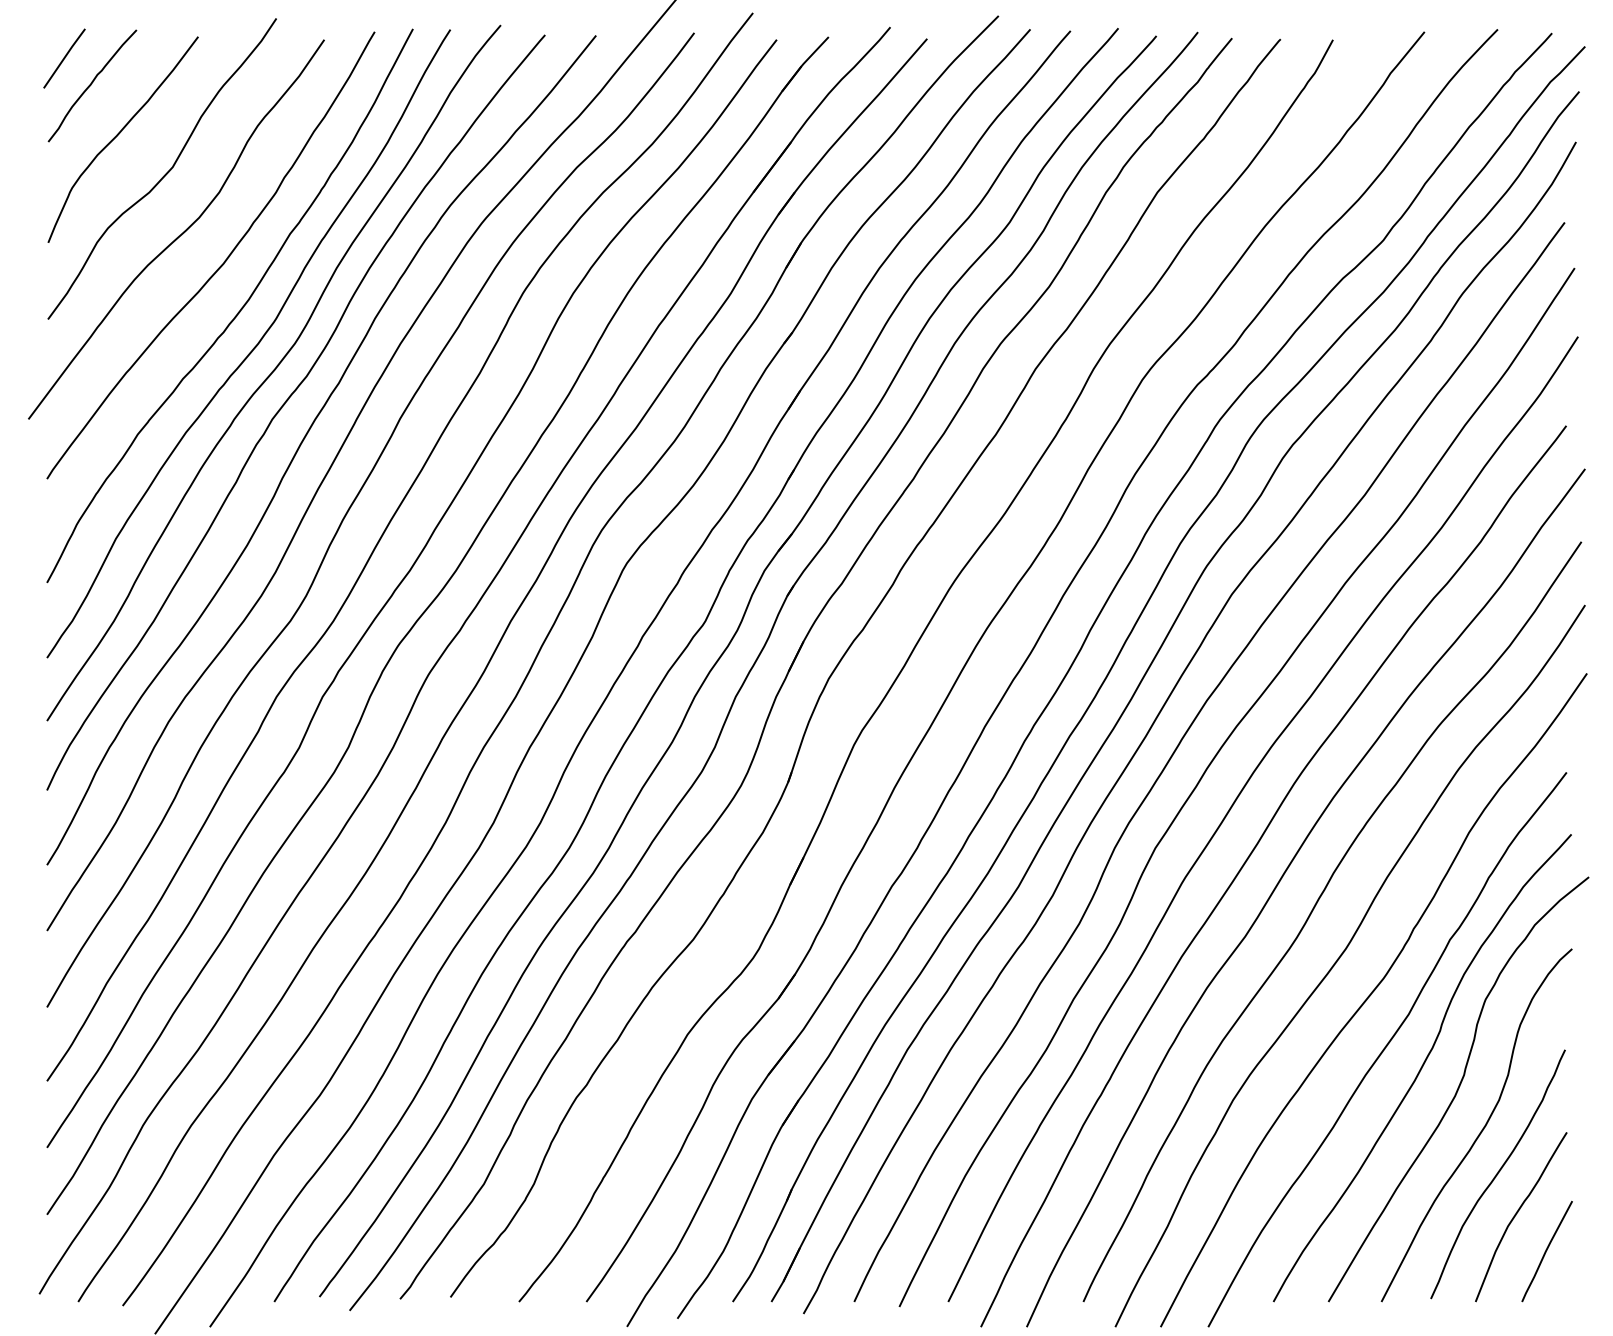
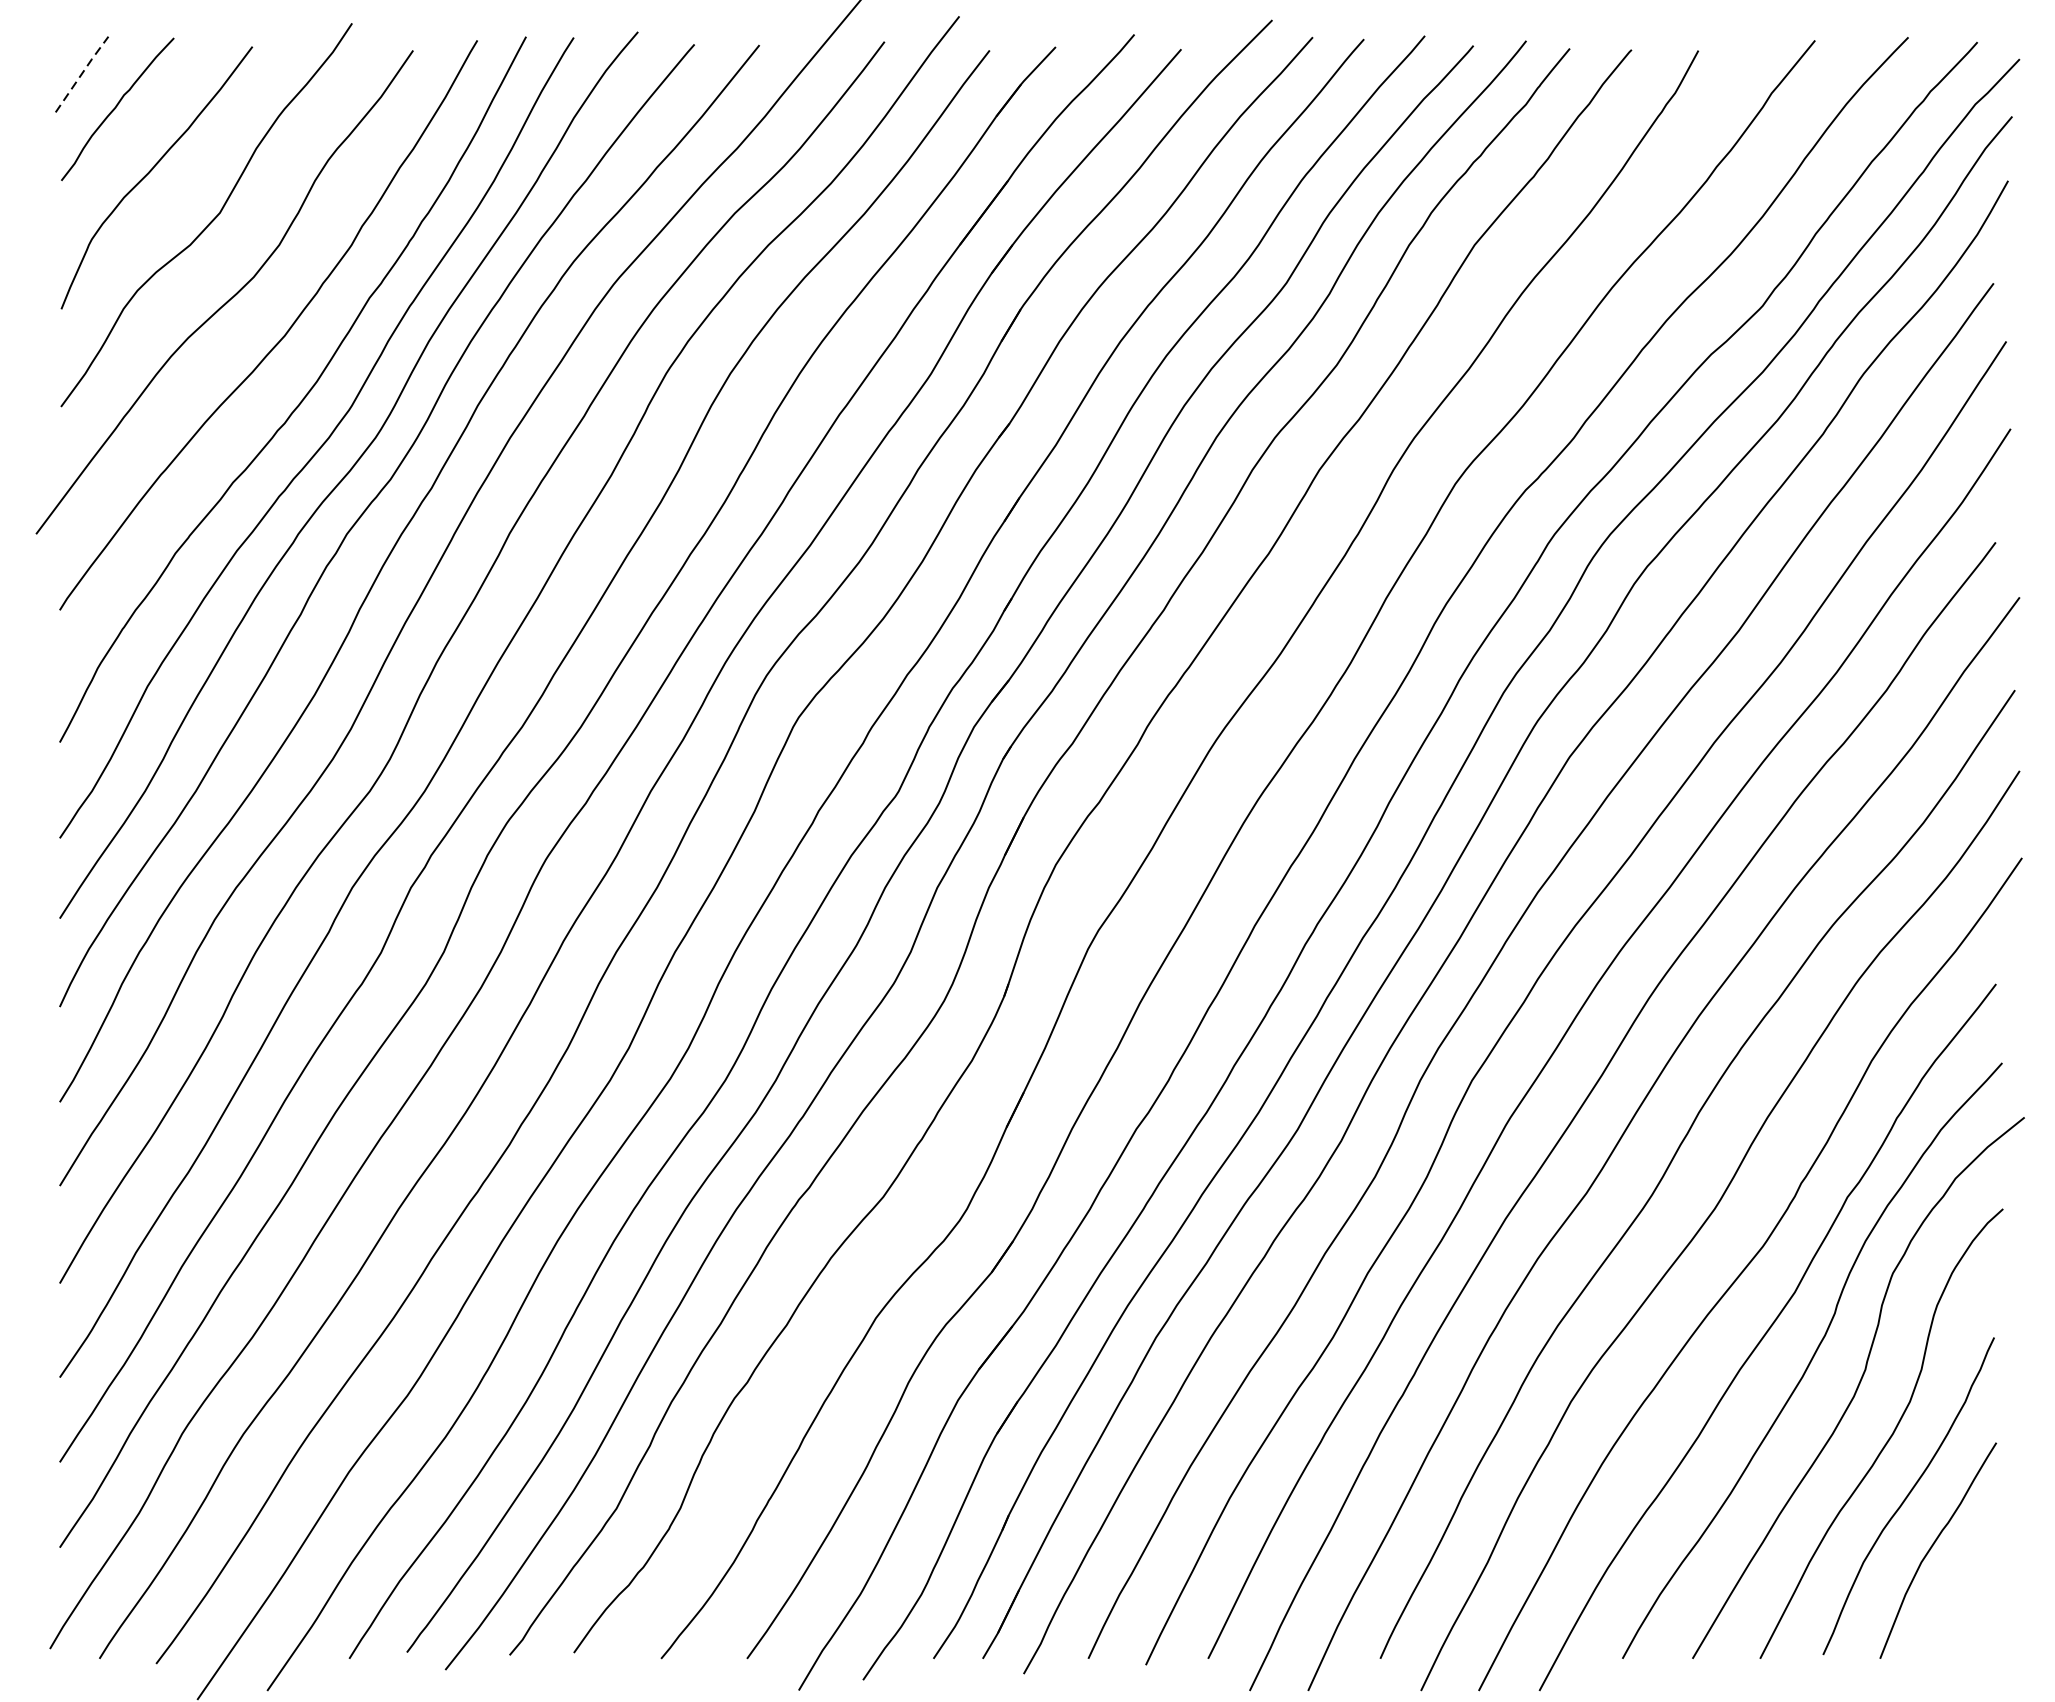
line: (64, 58) -> (82, 74), solid -> dashed
curve: (1546, 1251) -> (1970, 1594), removed

